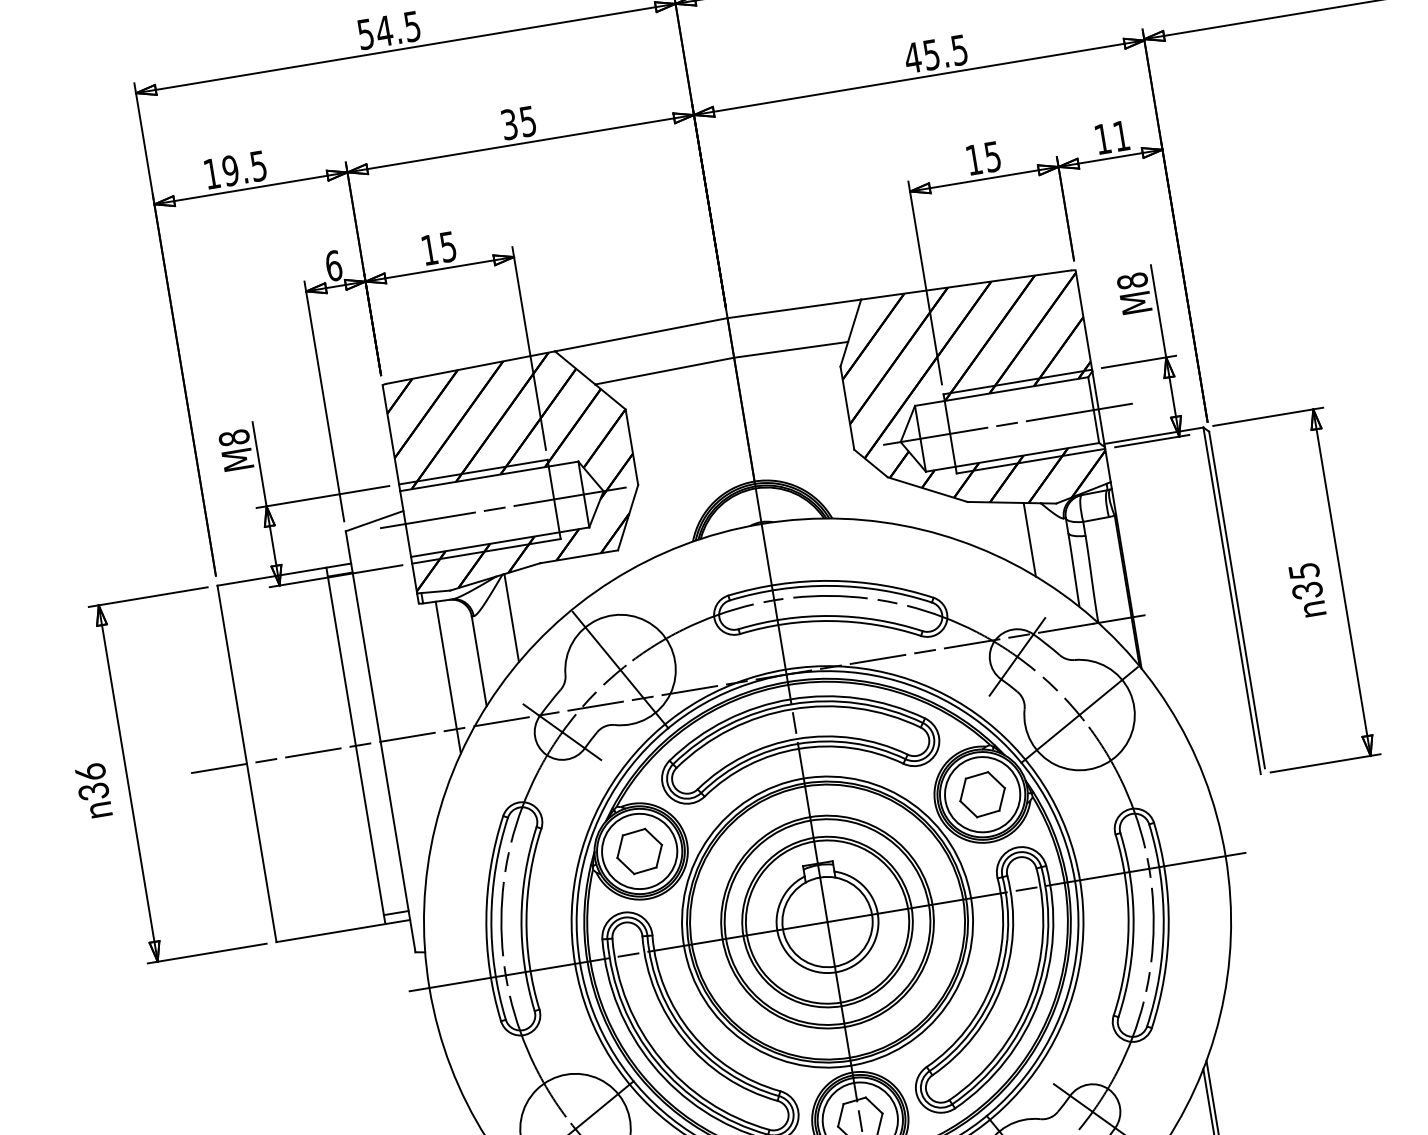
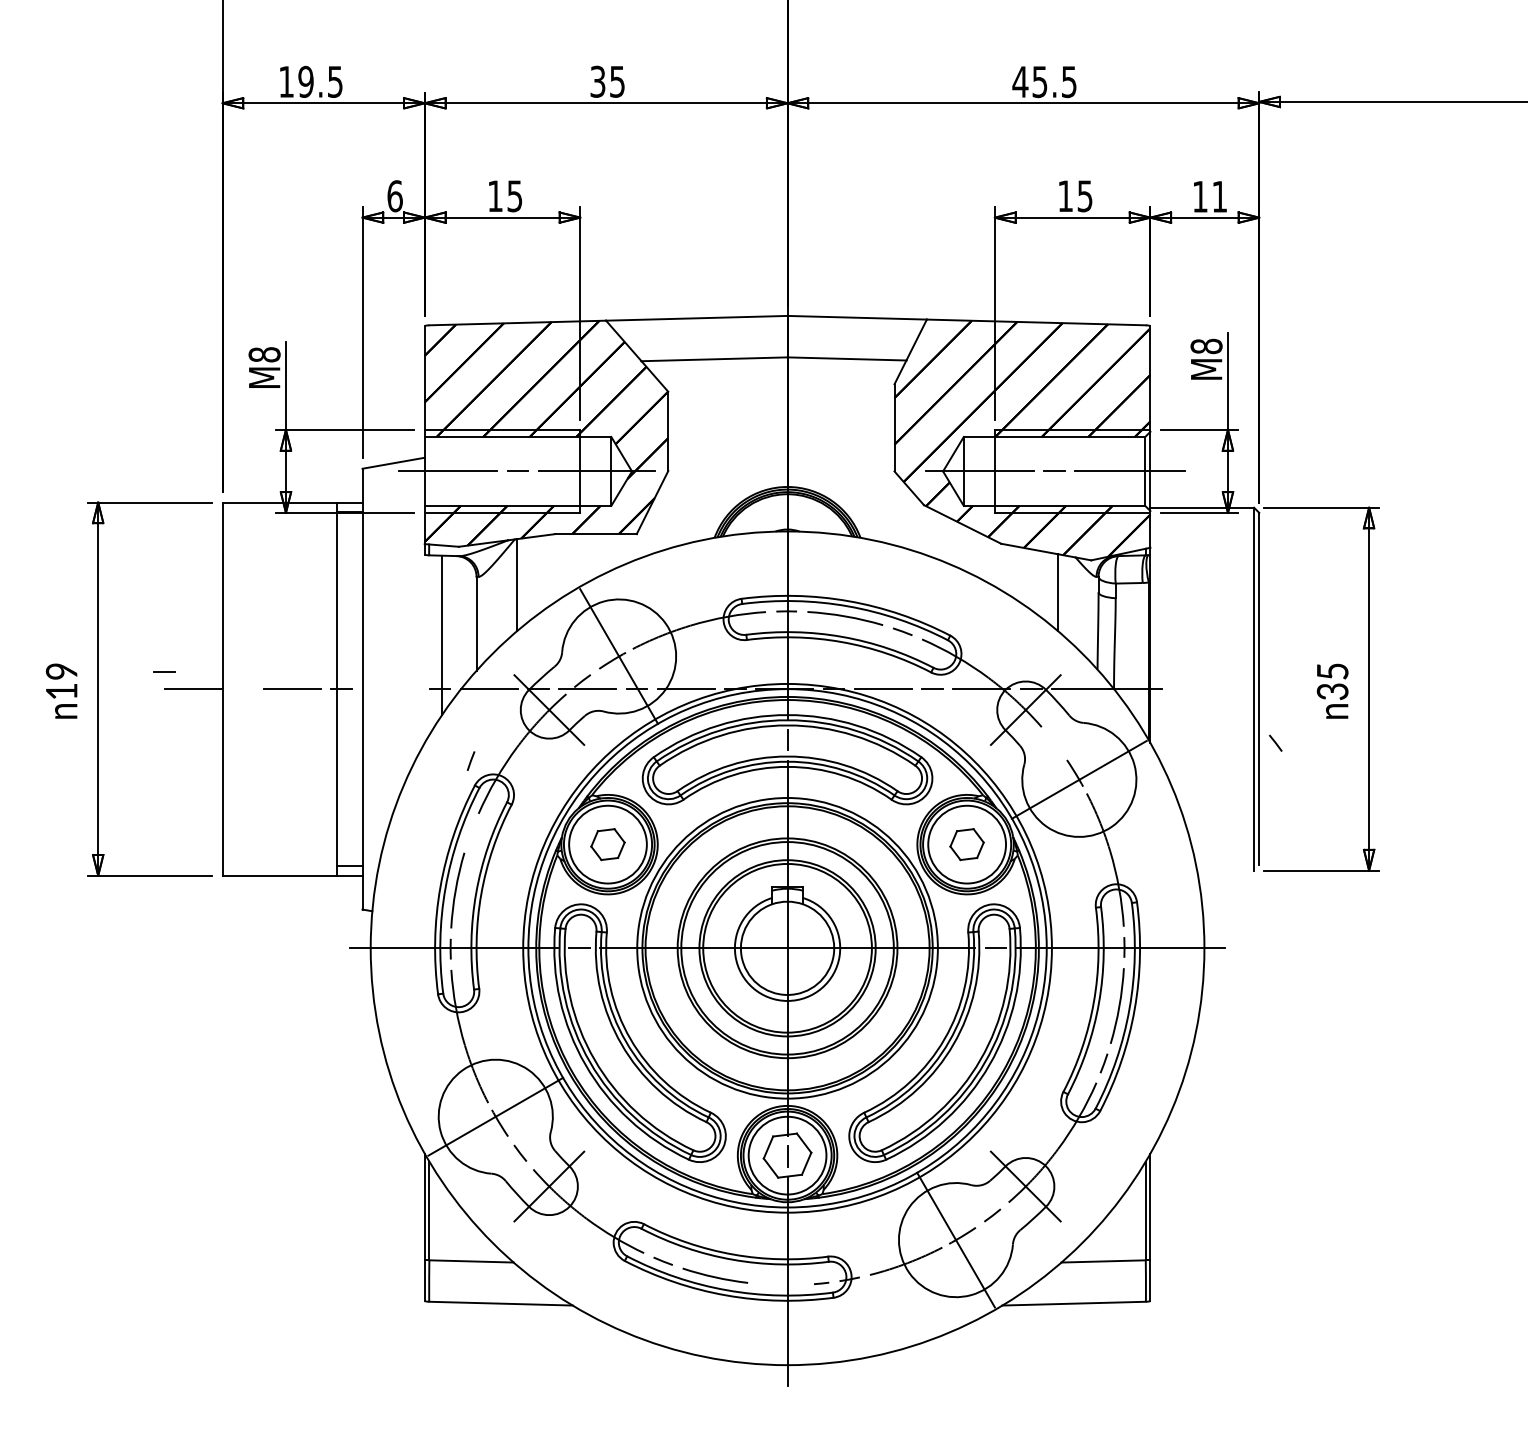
line: (1049, 683) -> (1275, 742), moved
line: (407, 737) -> (390, 689), removed
line: (265, 760) -> (164, 671), moved
text: (91, 782) -> (61, 681), 36 -> 19
part: (982, 794) -> (966, 844), size x0.7
part: (639, 851) -> (607, 844), size x0.7
line: (506, 861) -> (470, 760), moved

